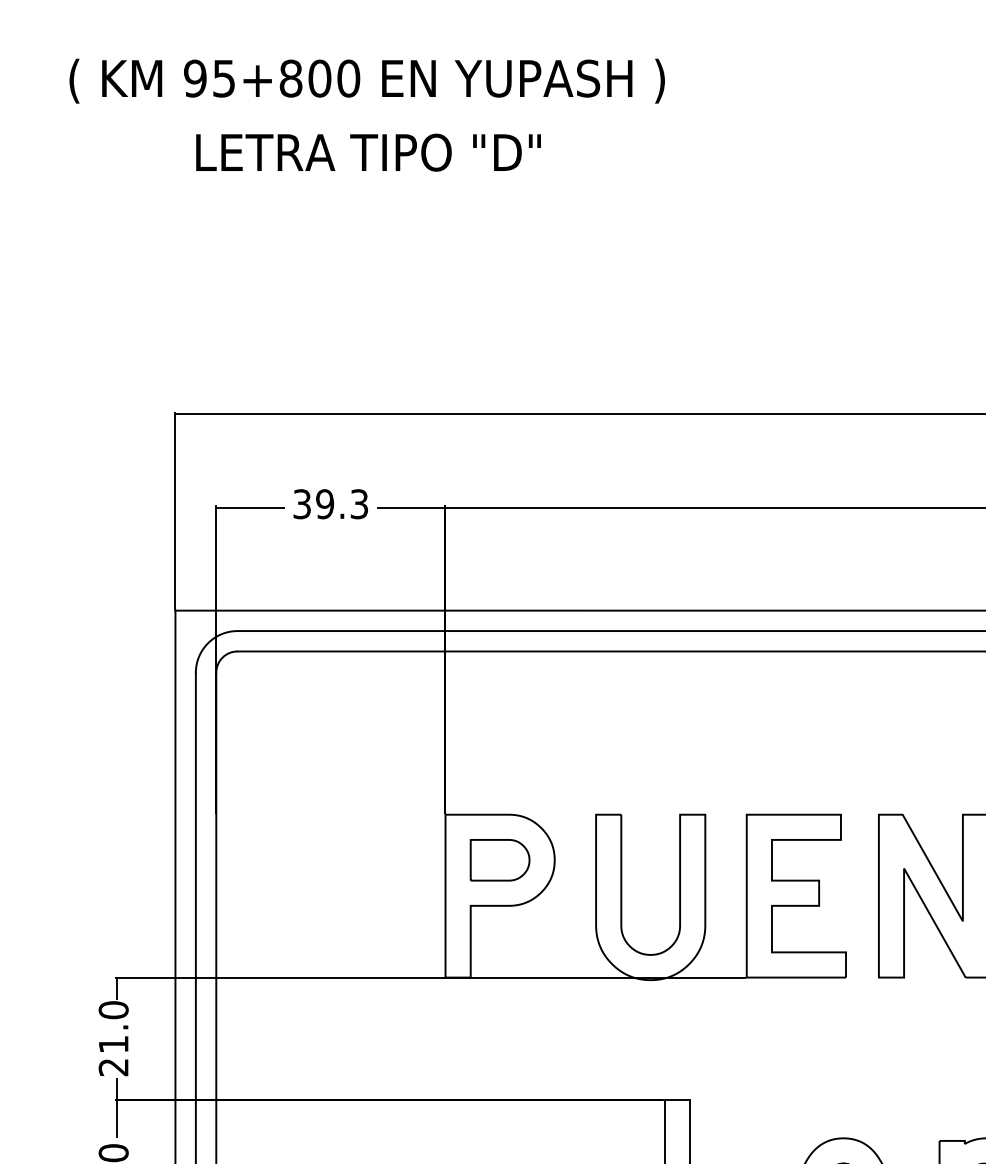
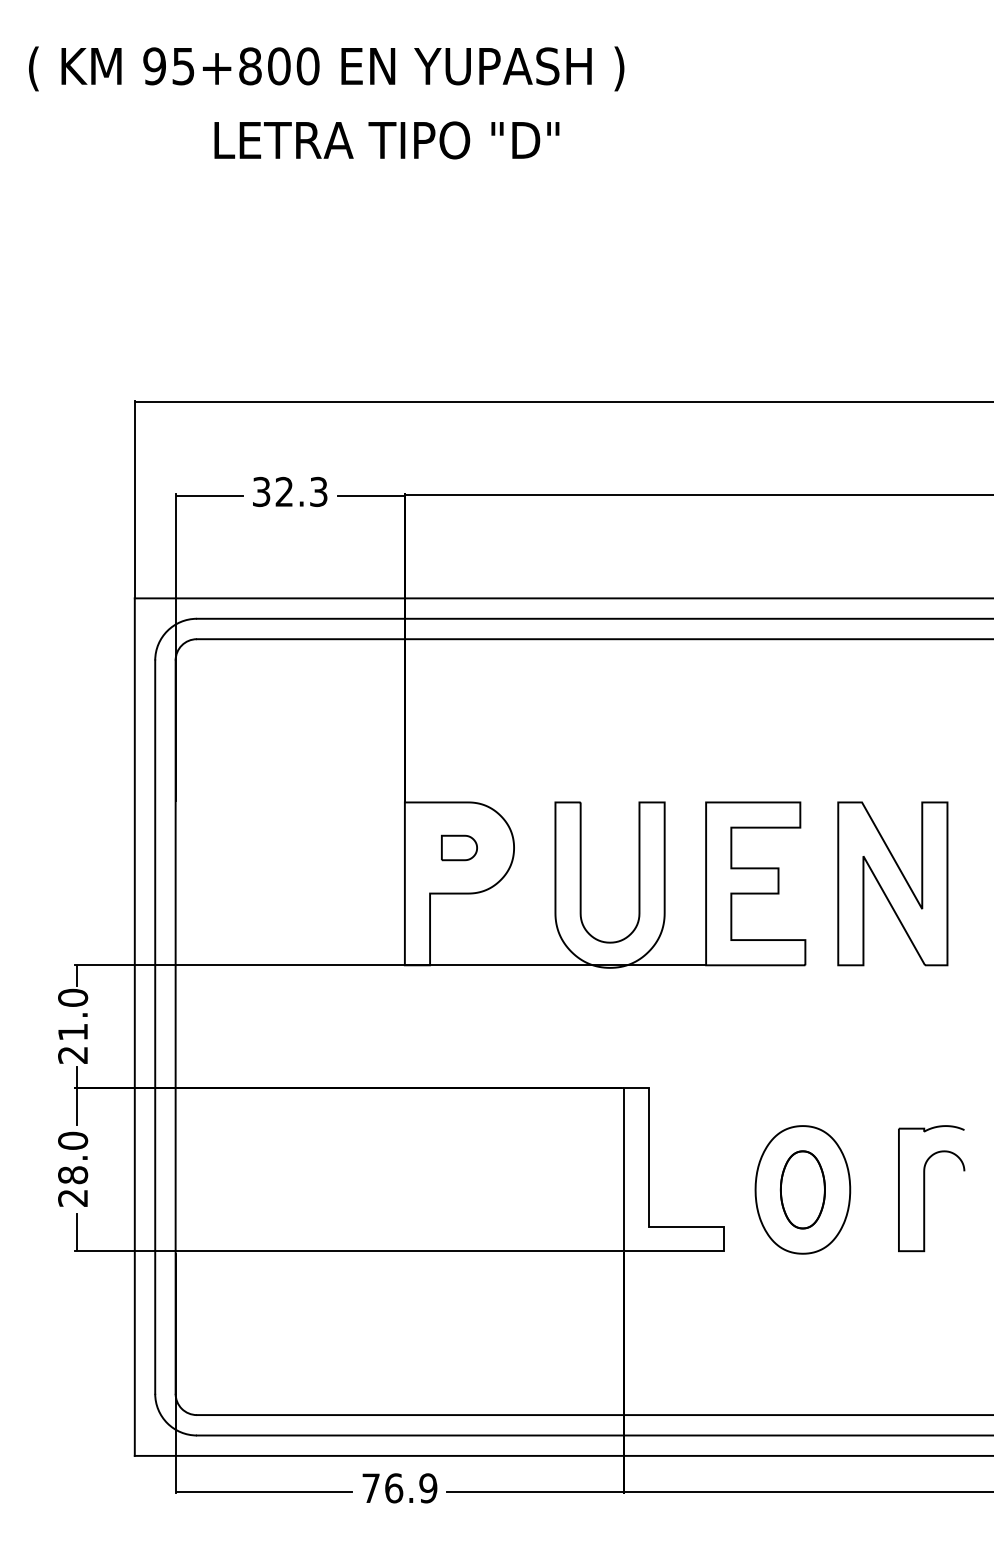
text: (368, 152) -> (386, 140), moved
text: (325, 504) -> (284, 492), 39.3 -> 32.3
part: (500, 859) -> (459, 847), size x0.6

